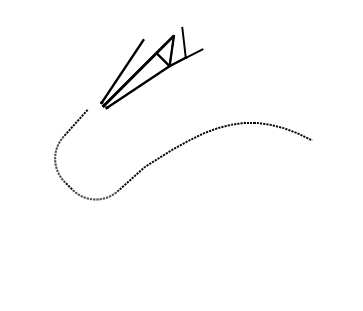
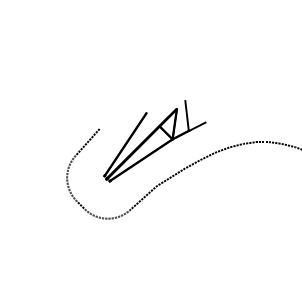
part: (151, 67) -> (154, 140), moved

